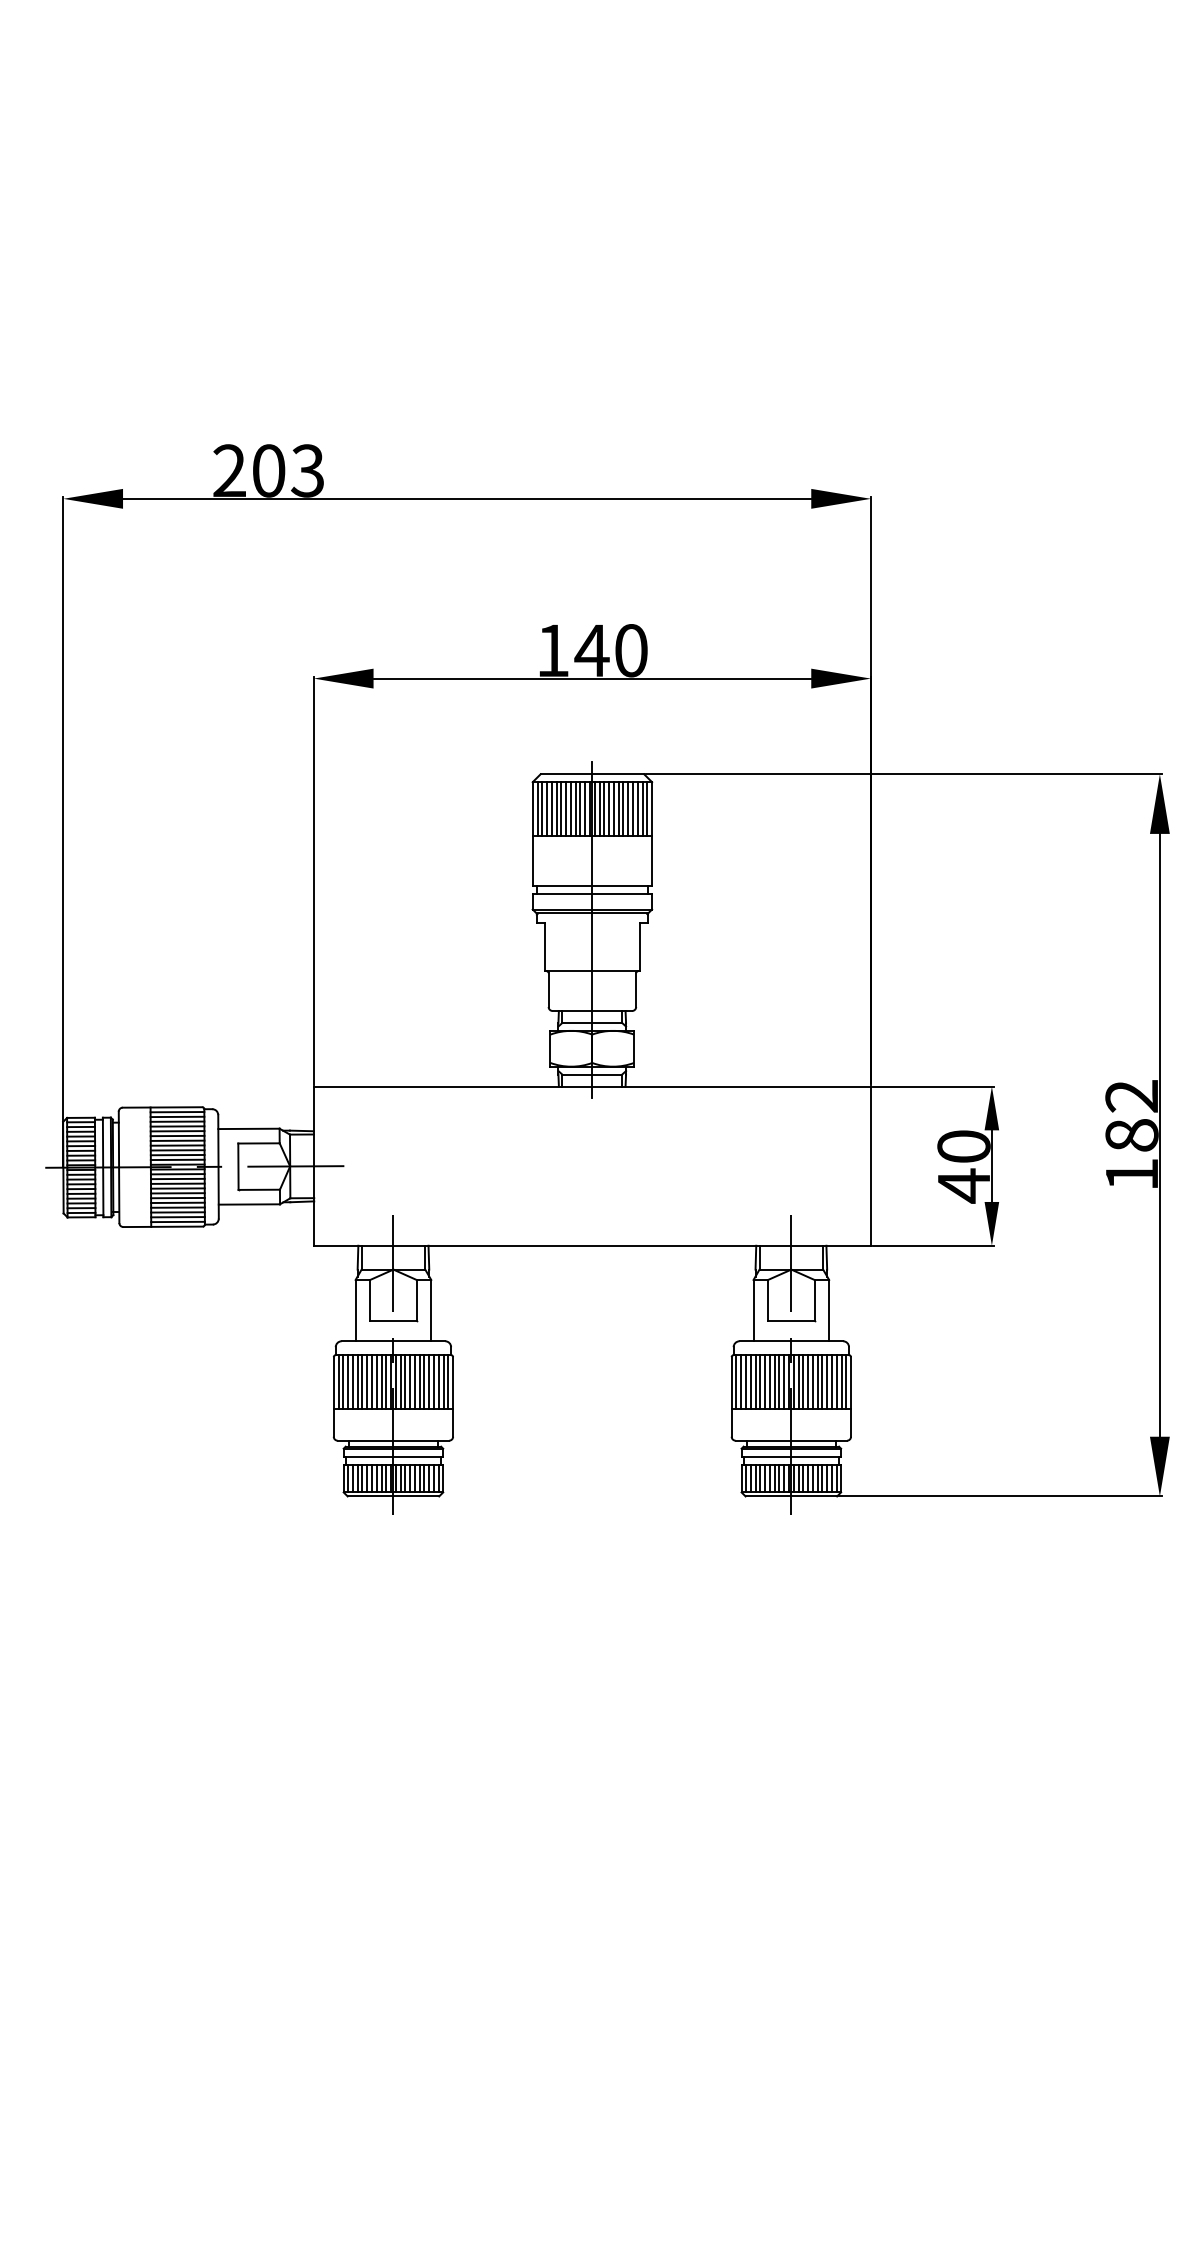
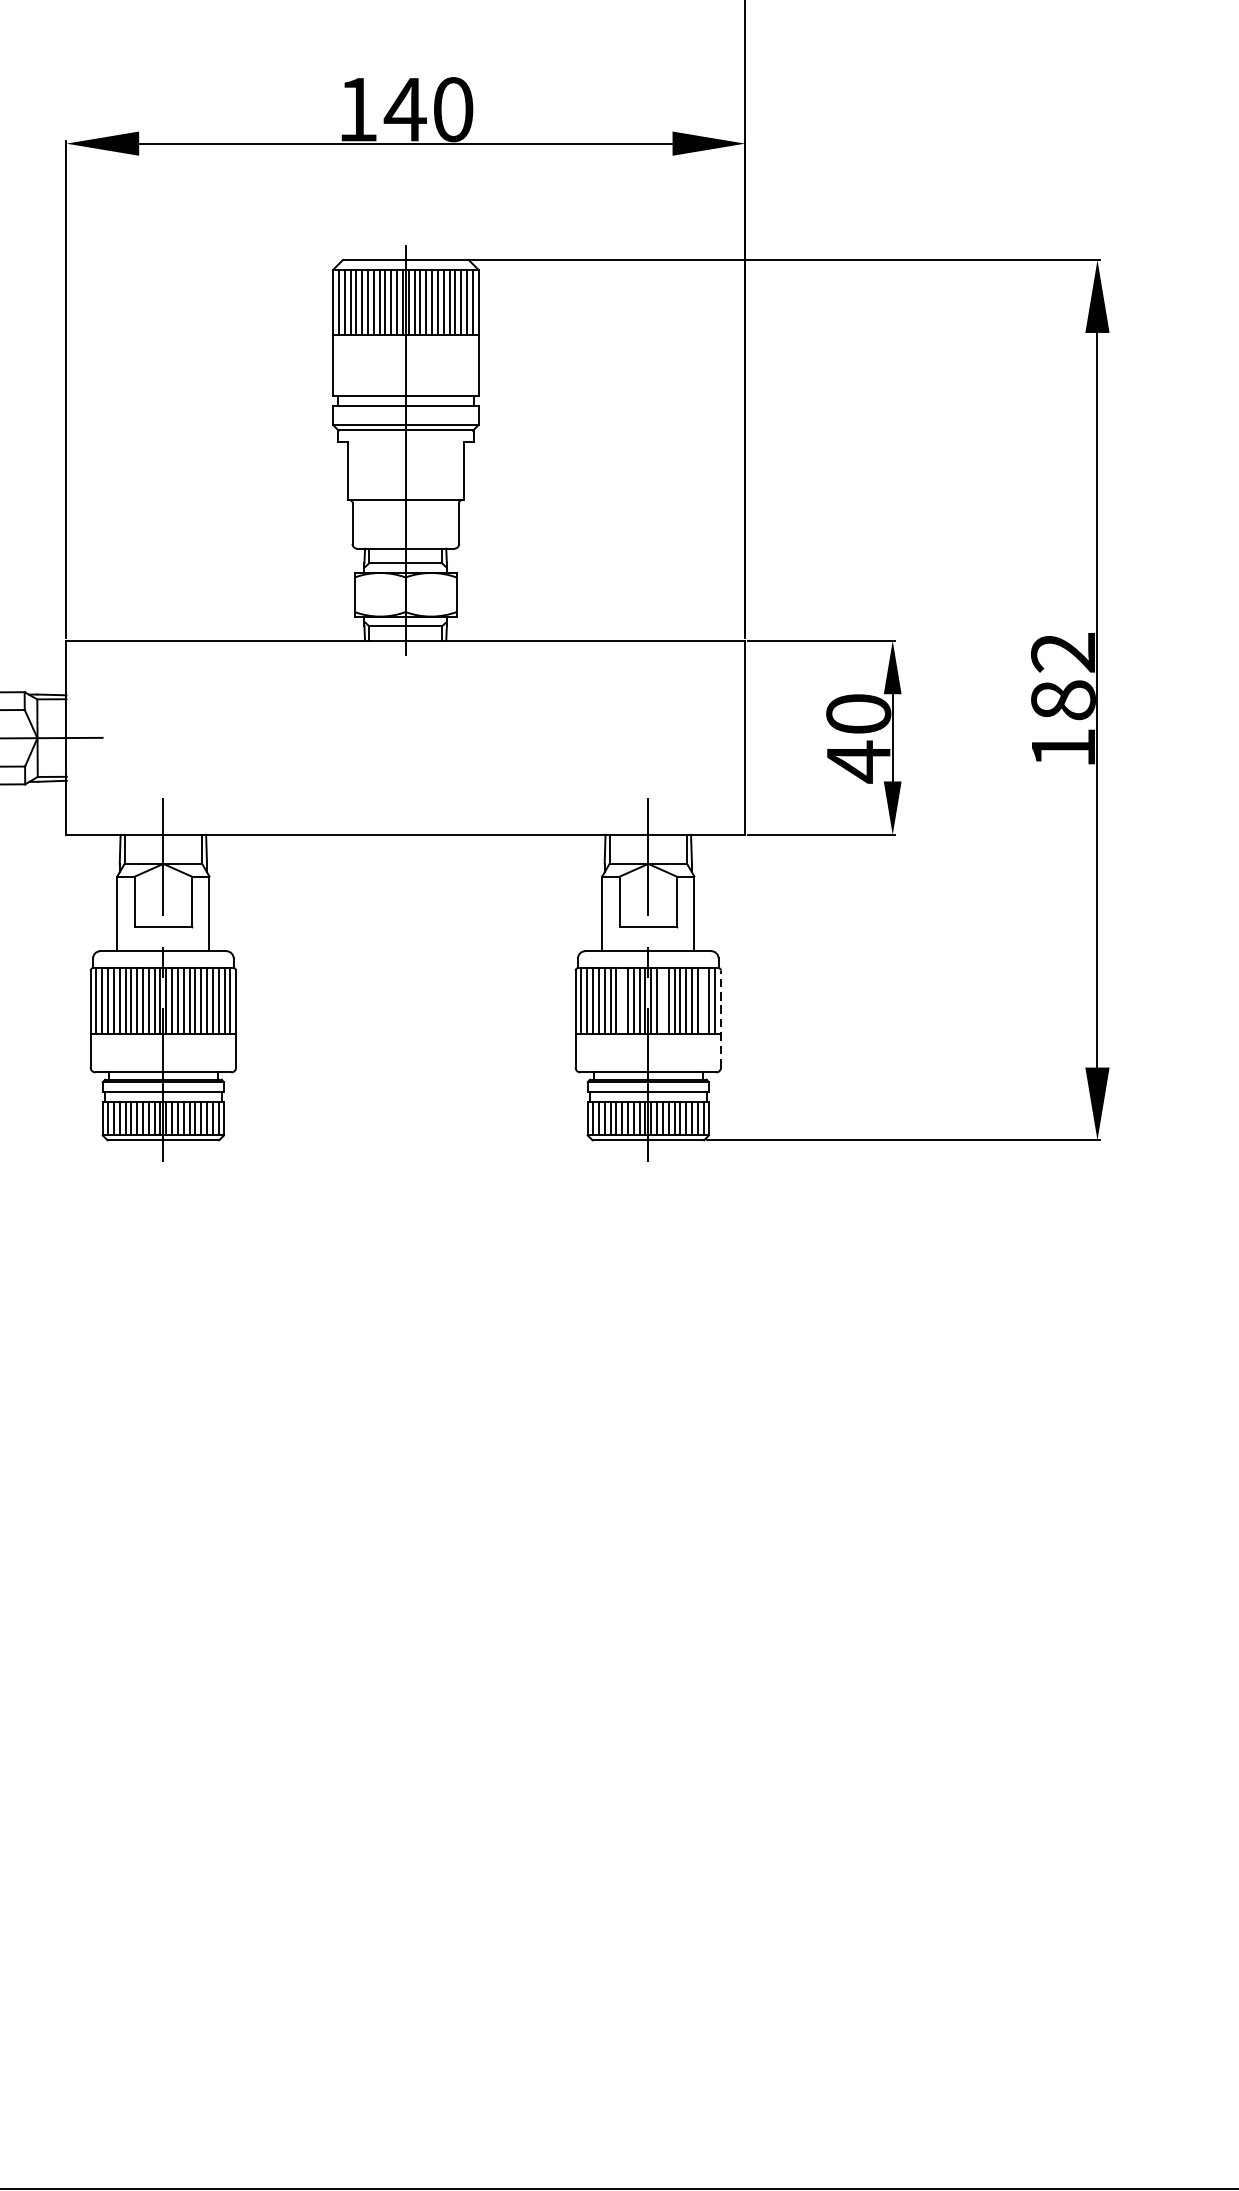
line: (769, 1381) -> (621, 1000), removed
line: (803, 1381) -> (663, 1000), removed
line: (836, 1381) -> (703, 1000), removed
line: (851, 1396) -> (721, 1018), solid -> dashed

